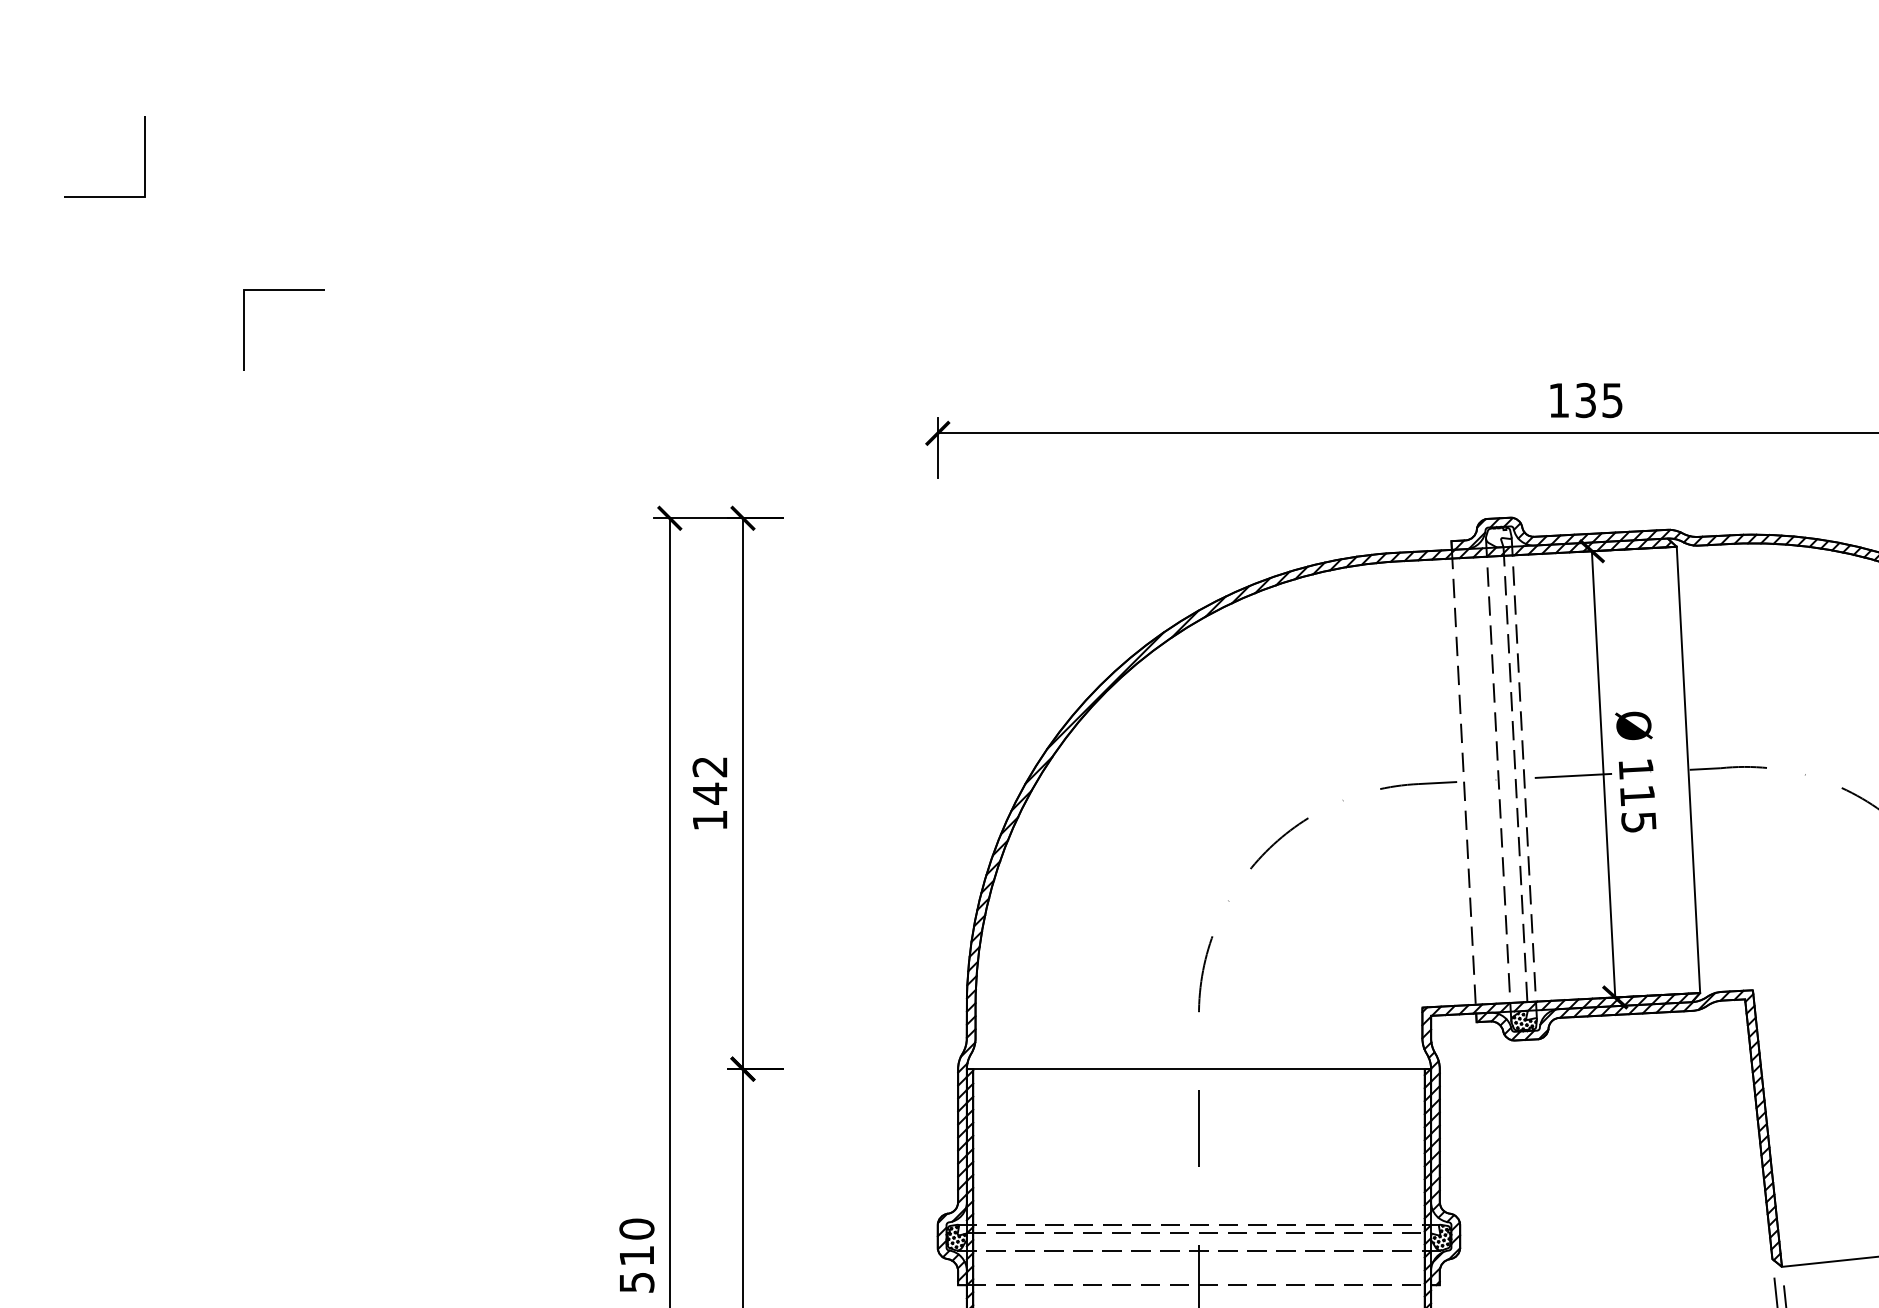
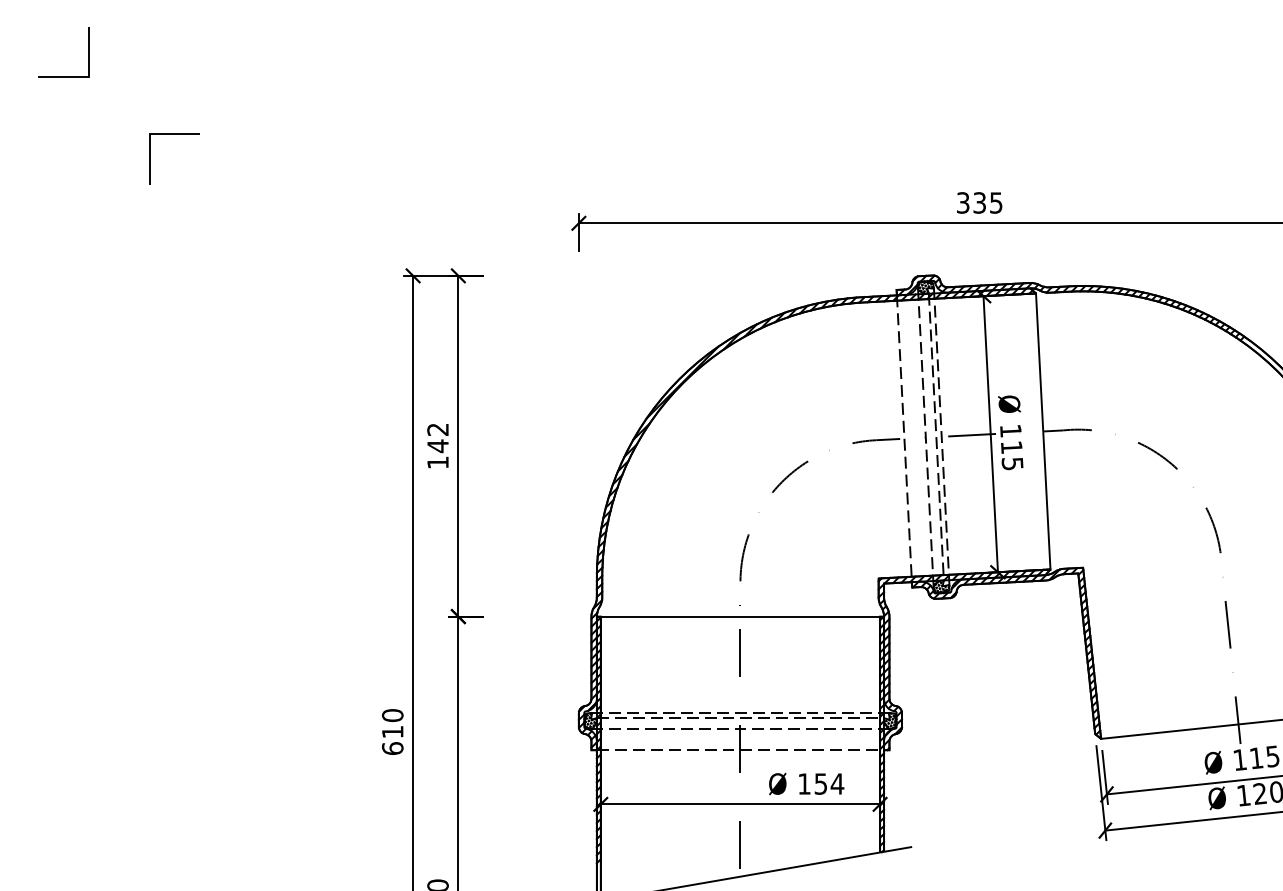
text: (1559, 399) -> (963, 202), 135 -> 335
hatch: (1498, 537) -> (925, 287), added
text: (636, 1282) -> (392, 748), 510 -> 610

